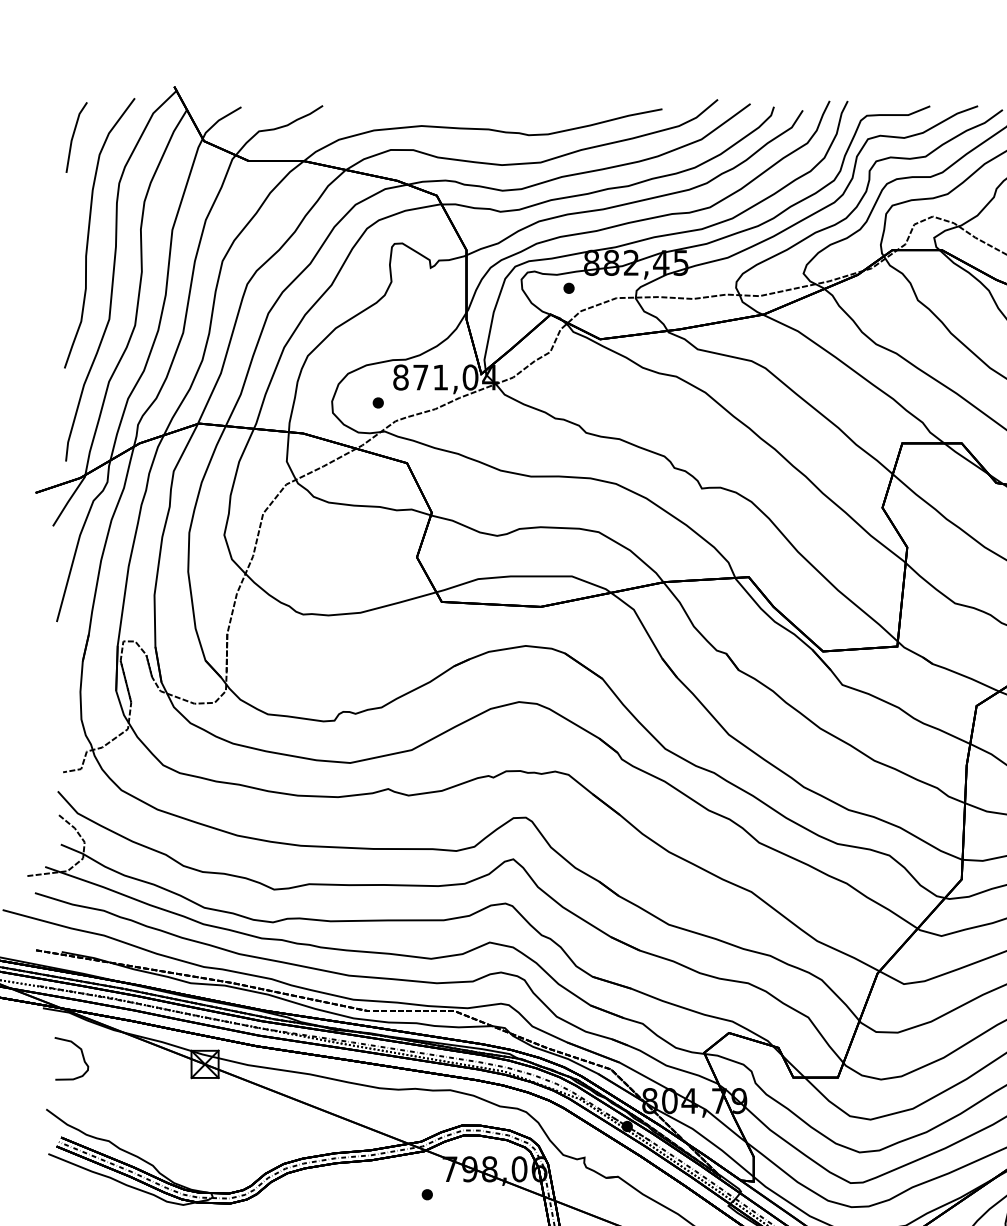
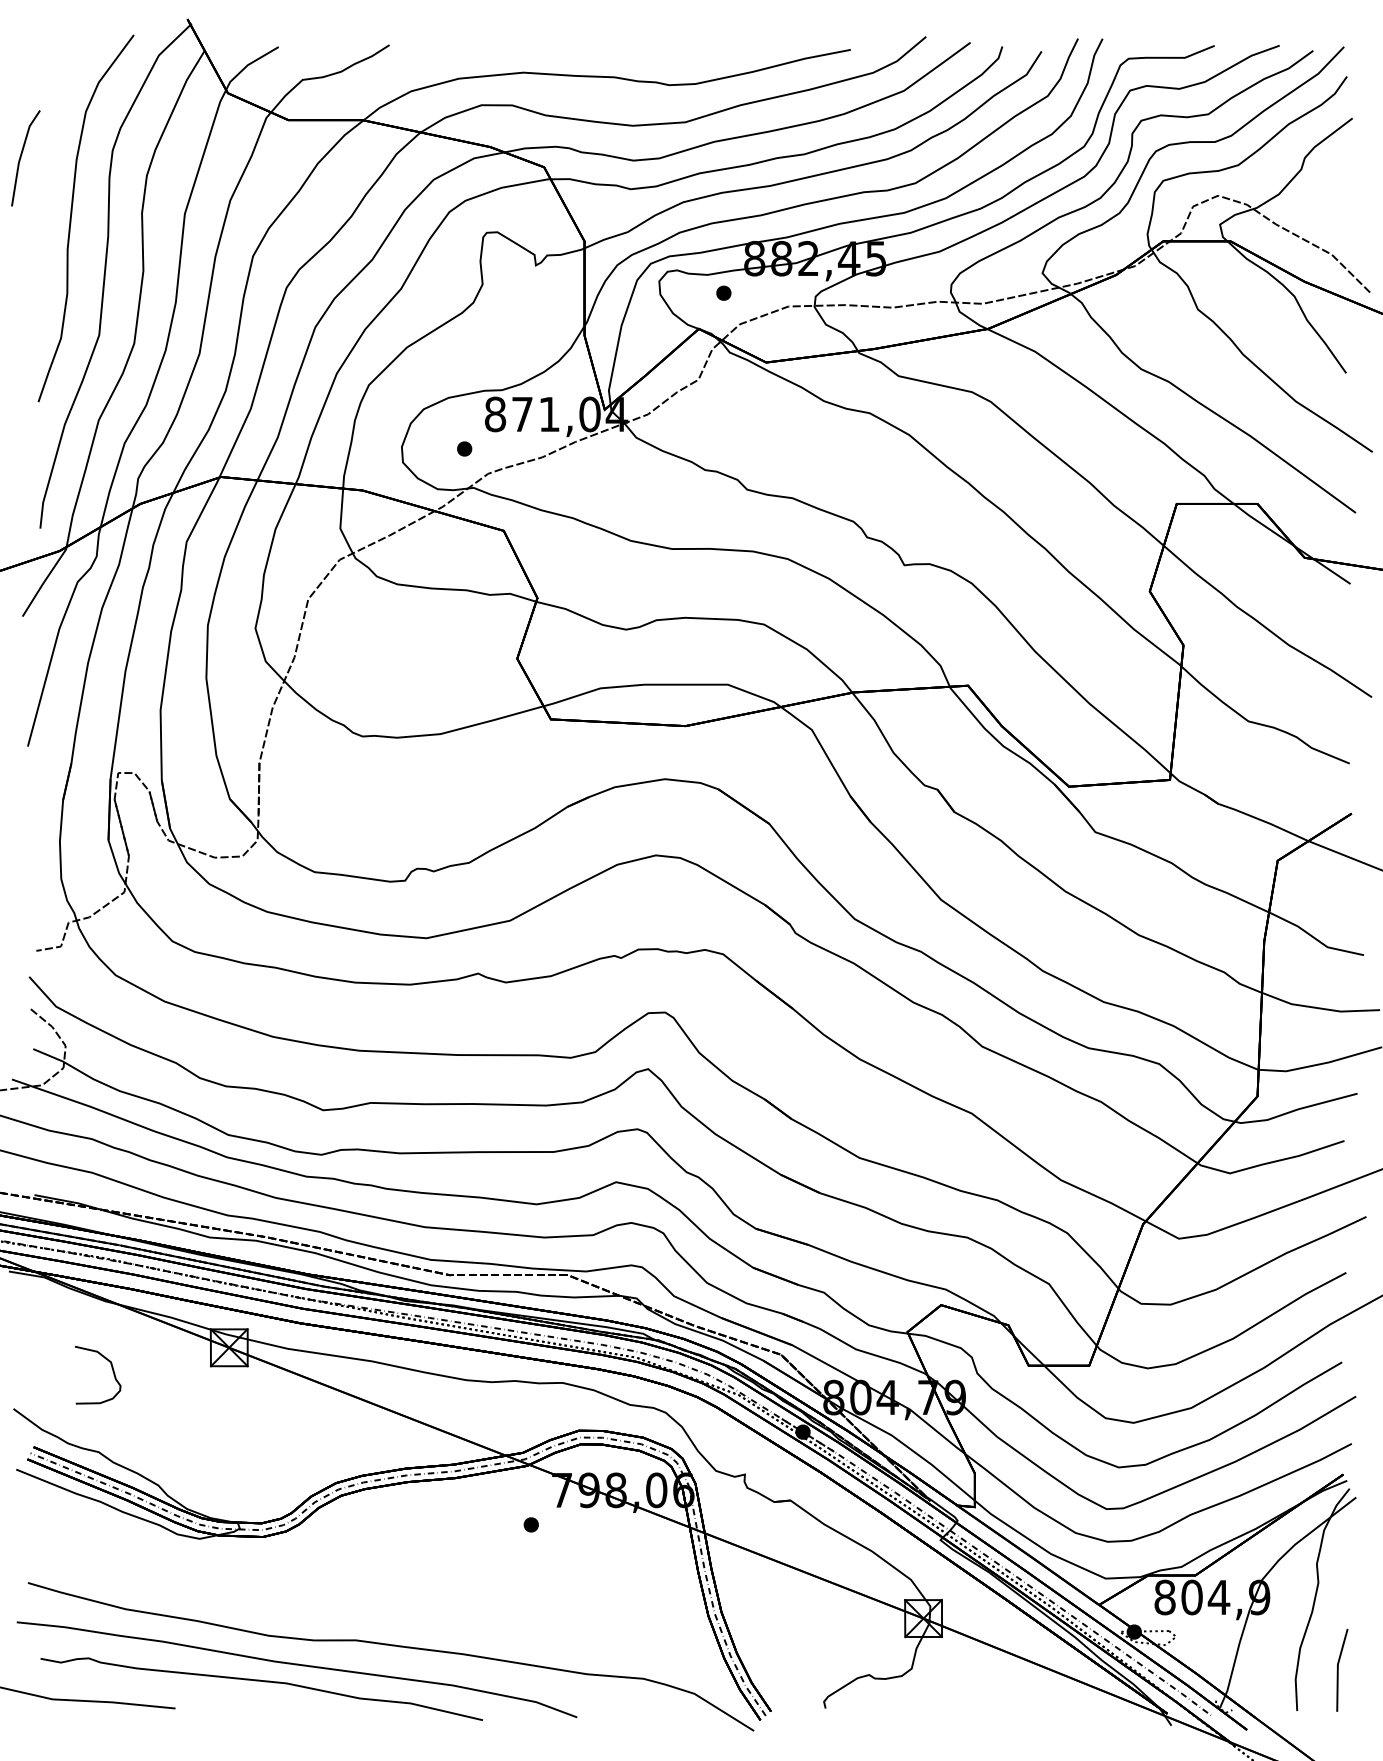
line: (73, 137) -> (21, 158), moved
curve: (81, 1053) -> (111, 1368), moved

